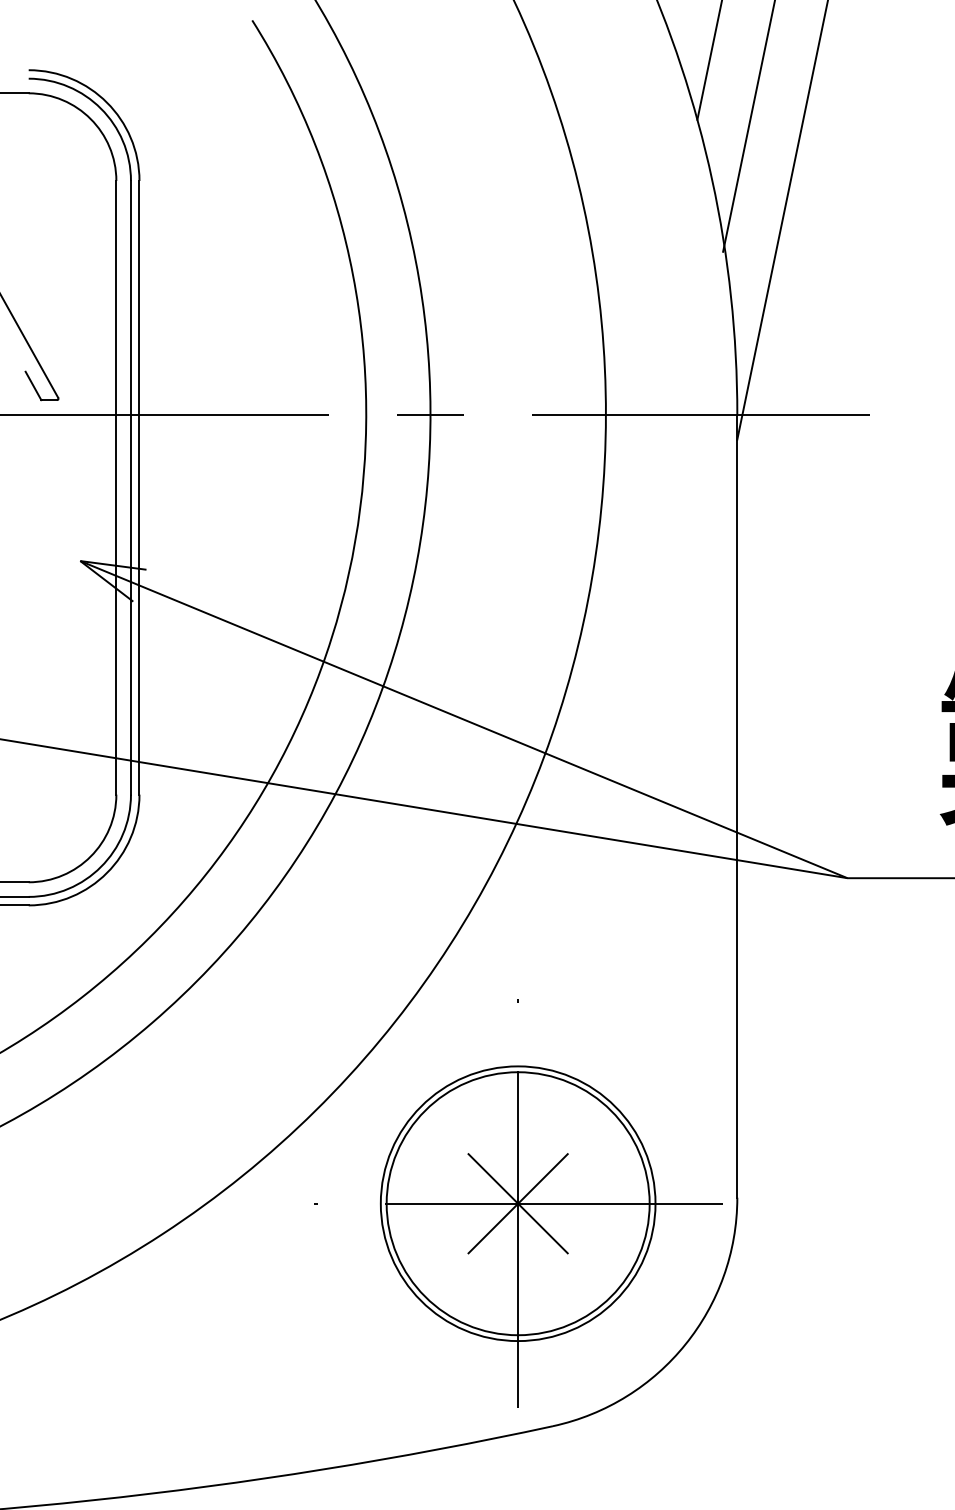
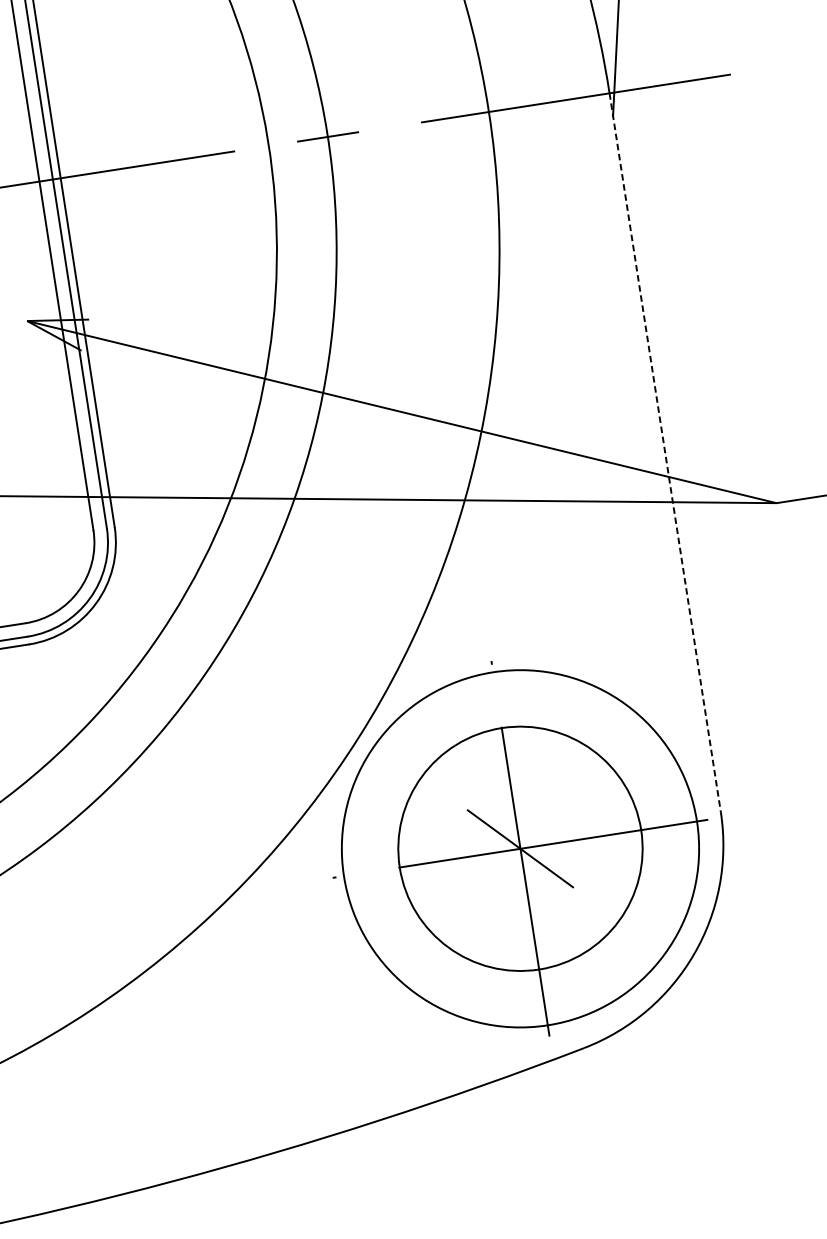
line: (737, 806) -> (665, 452), solid -> dashed
circle: (517, 1203) -> (519, 848), size x1.4
line: (517, 1203) -> (519, 848), removed

